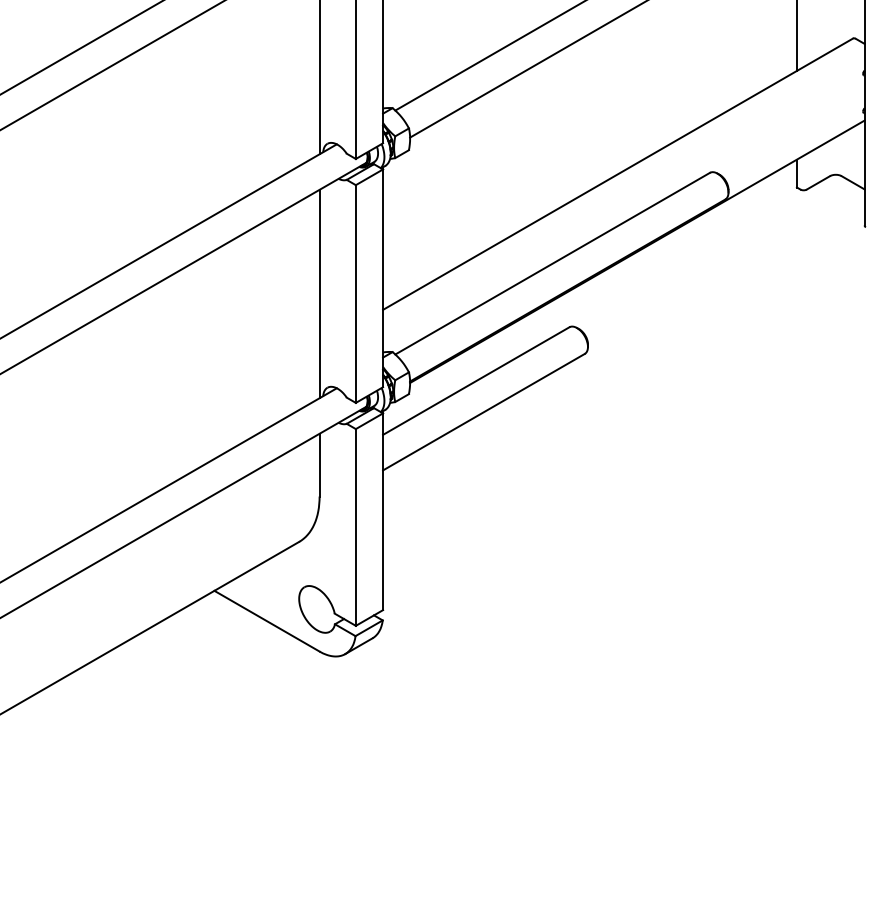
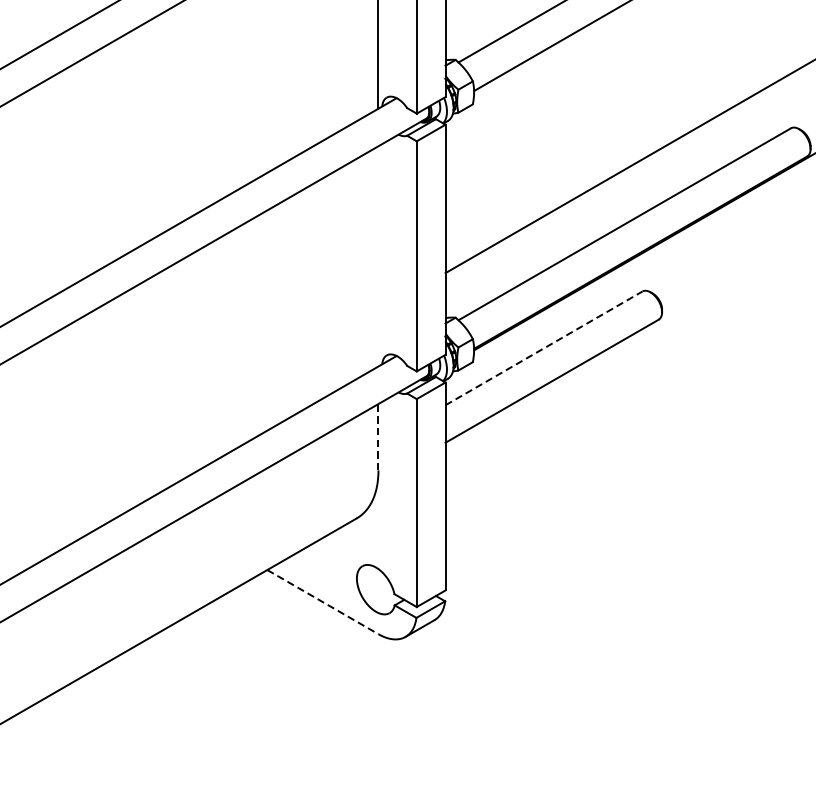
line: (319, 293) -> (378, 255), removed
line: (476, 381) -> (544, 348), solid -> dashed
line: (319, 464) -> (378, 436), solid -> dashed
line: (267, 621) -> (323, 602), solid -> dashed

